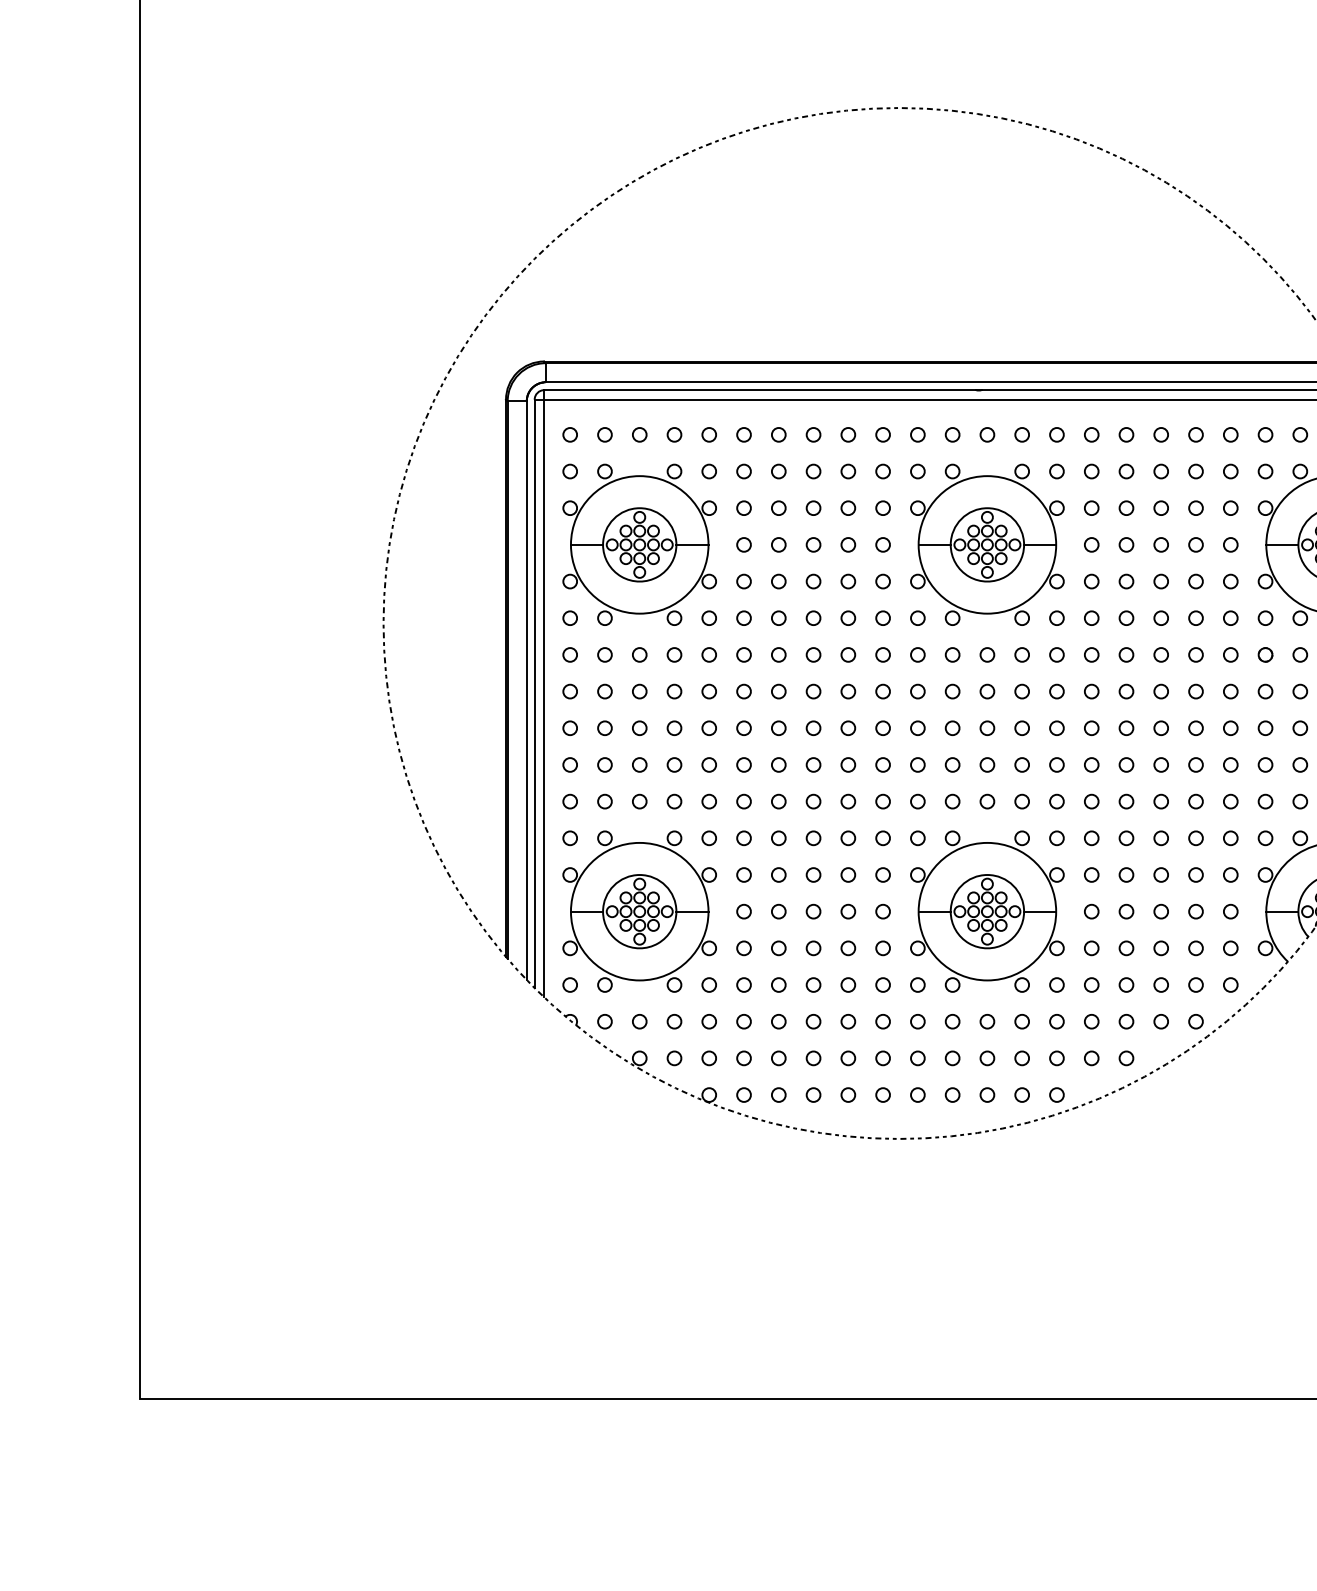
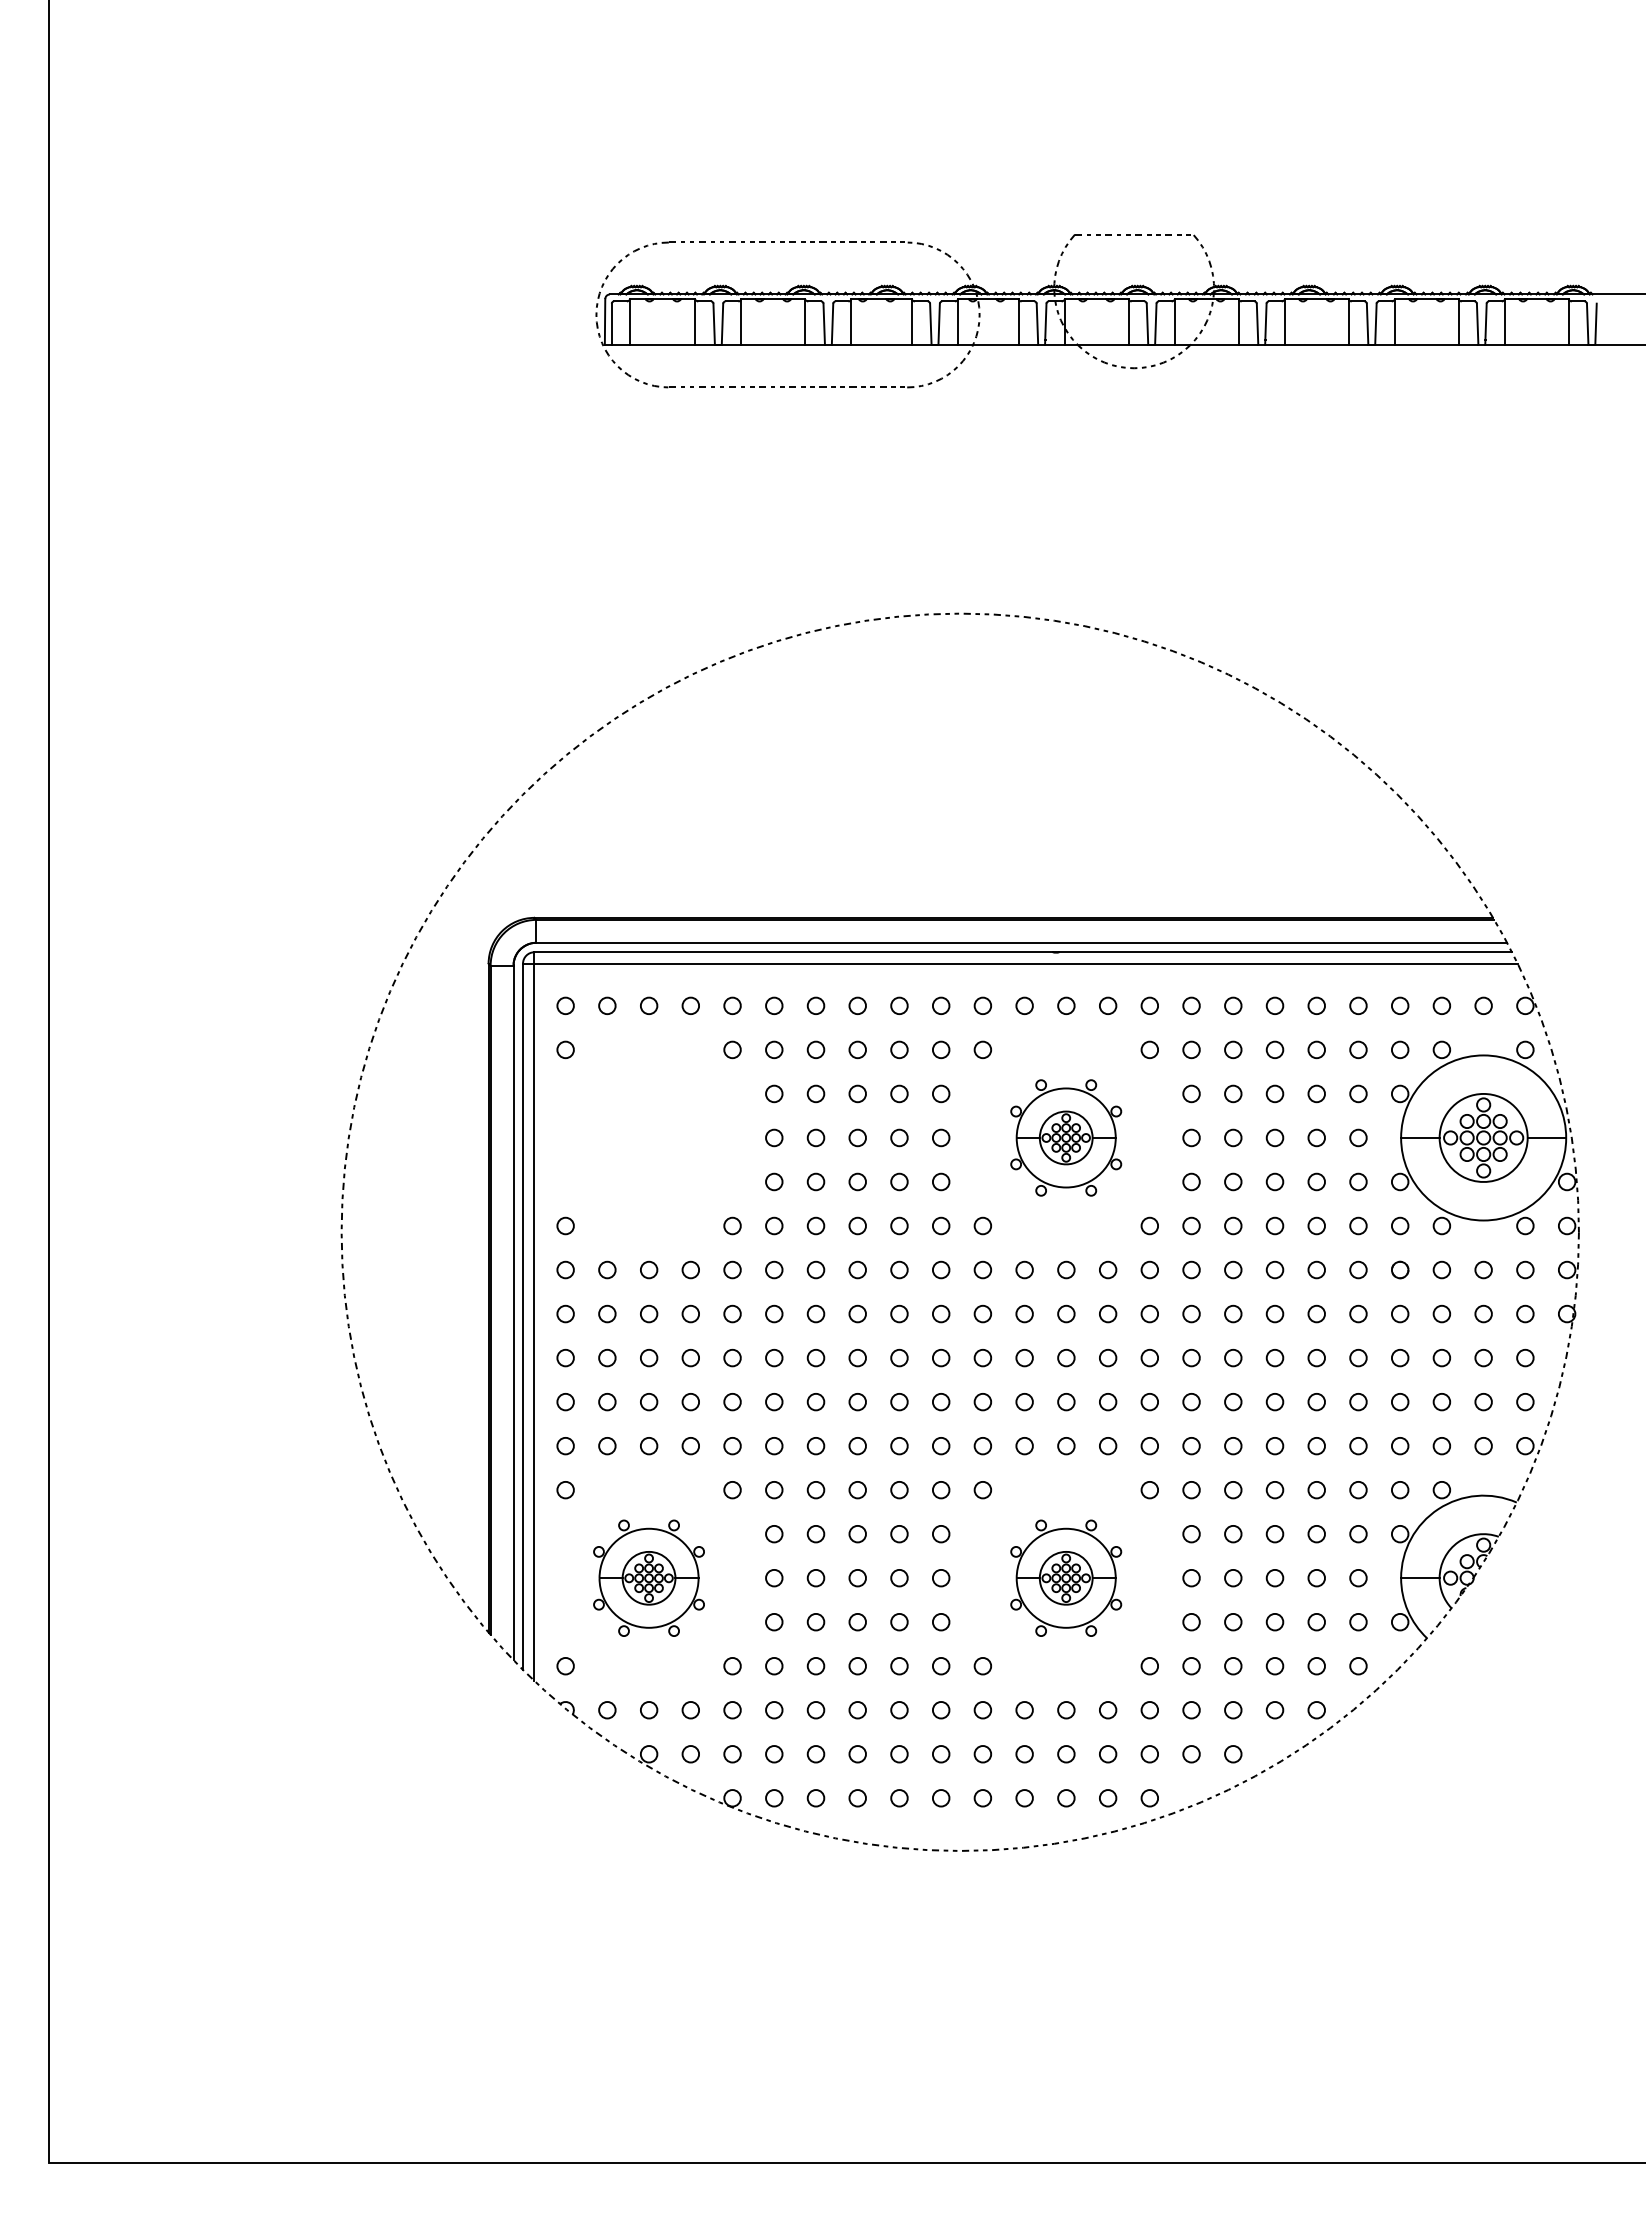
part: (639, 544) -> (648, 1137), removed
part: (986, 544) -> (1065, 1137), size x0.6
part: (639, 911) -> (648, 1578), size x0.6
part: (986, 911) -> (1065, 1578), size x0.6

